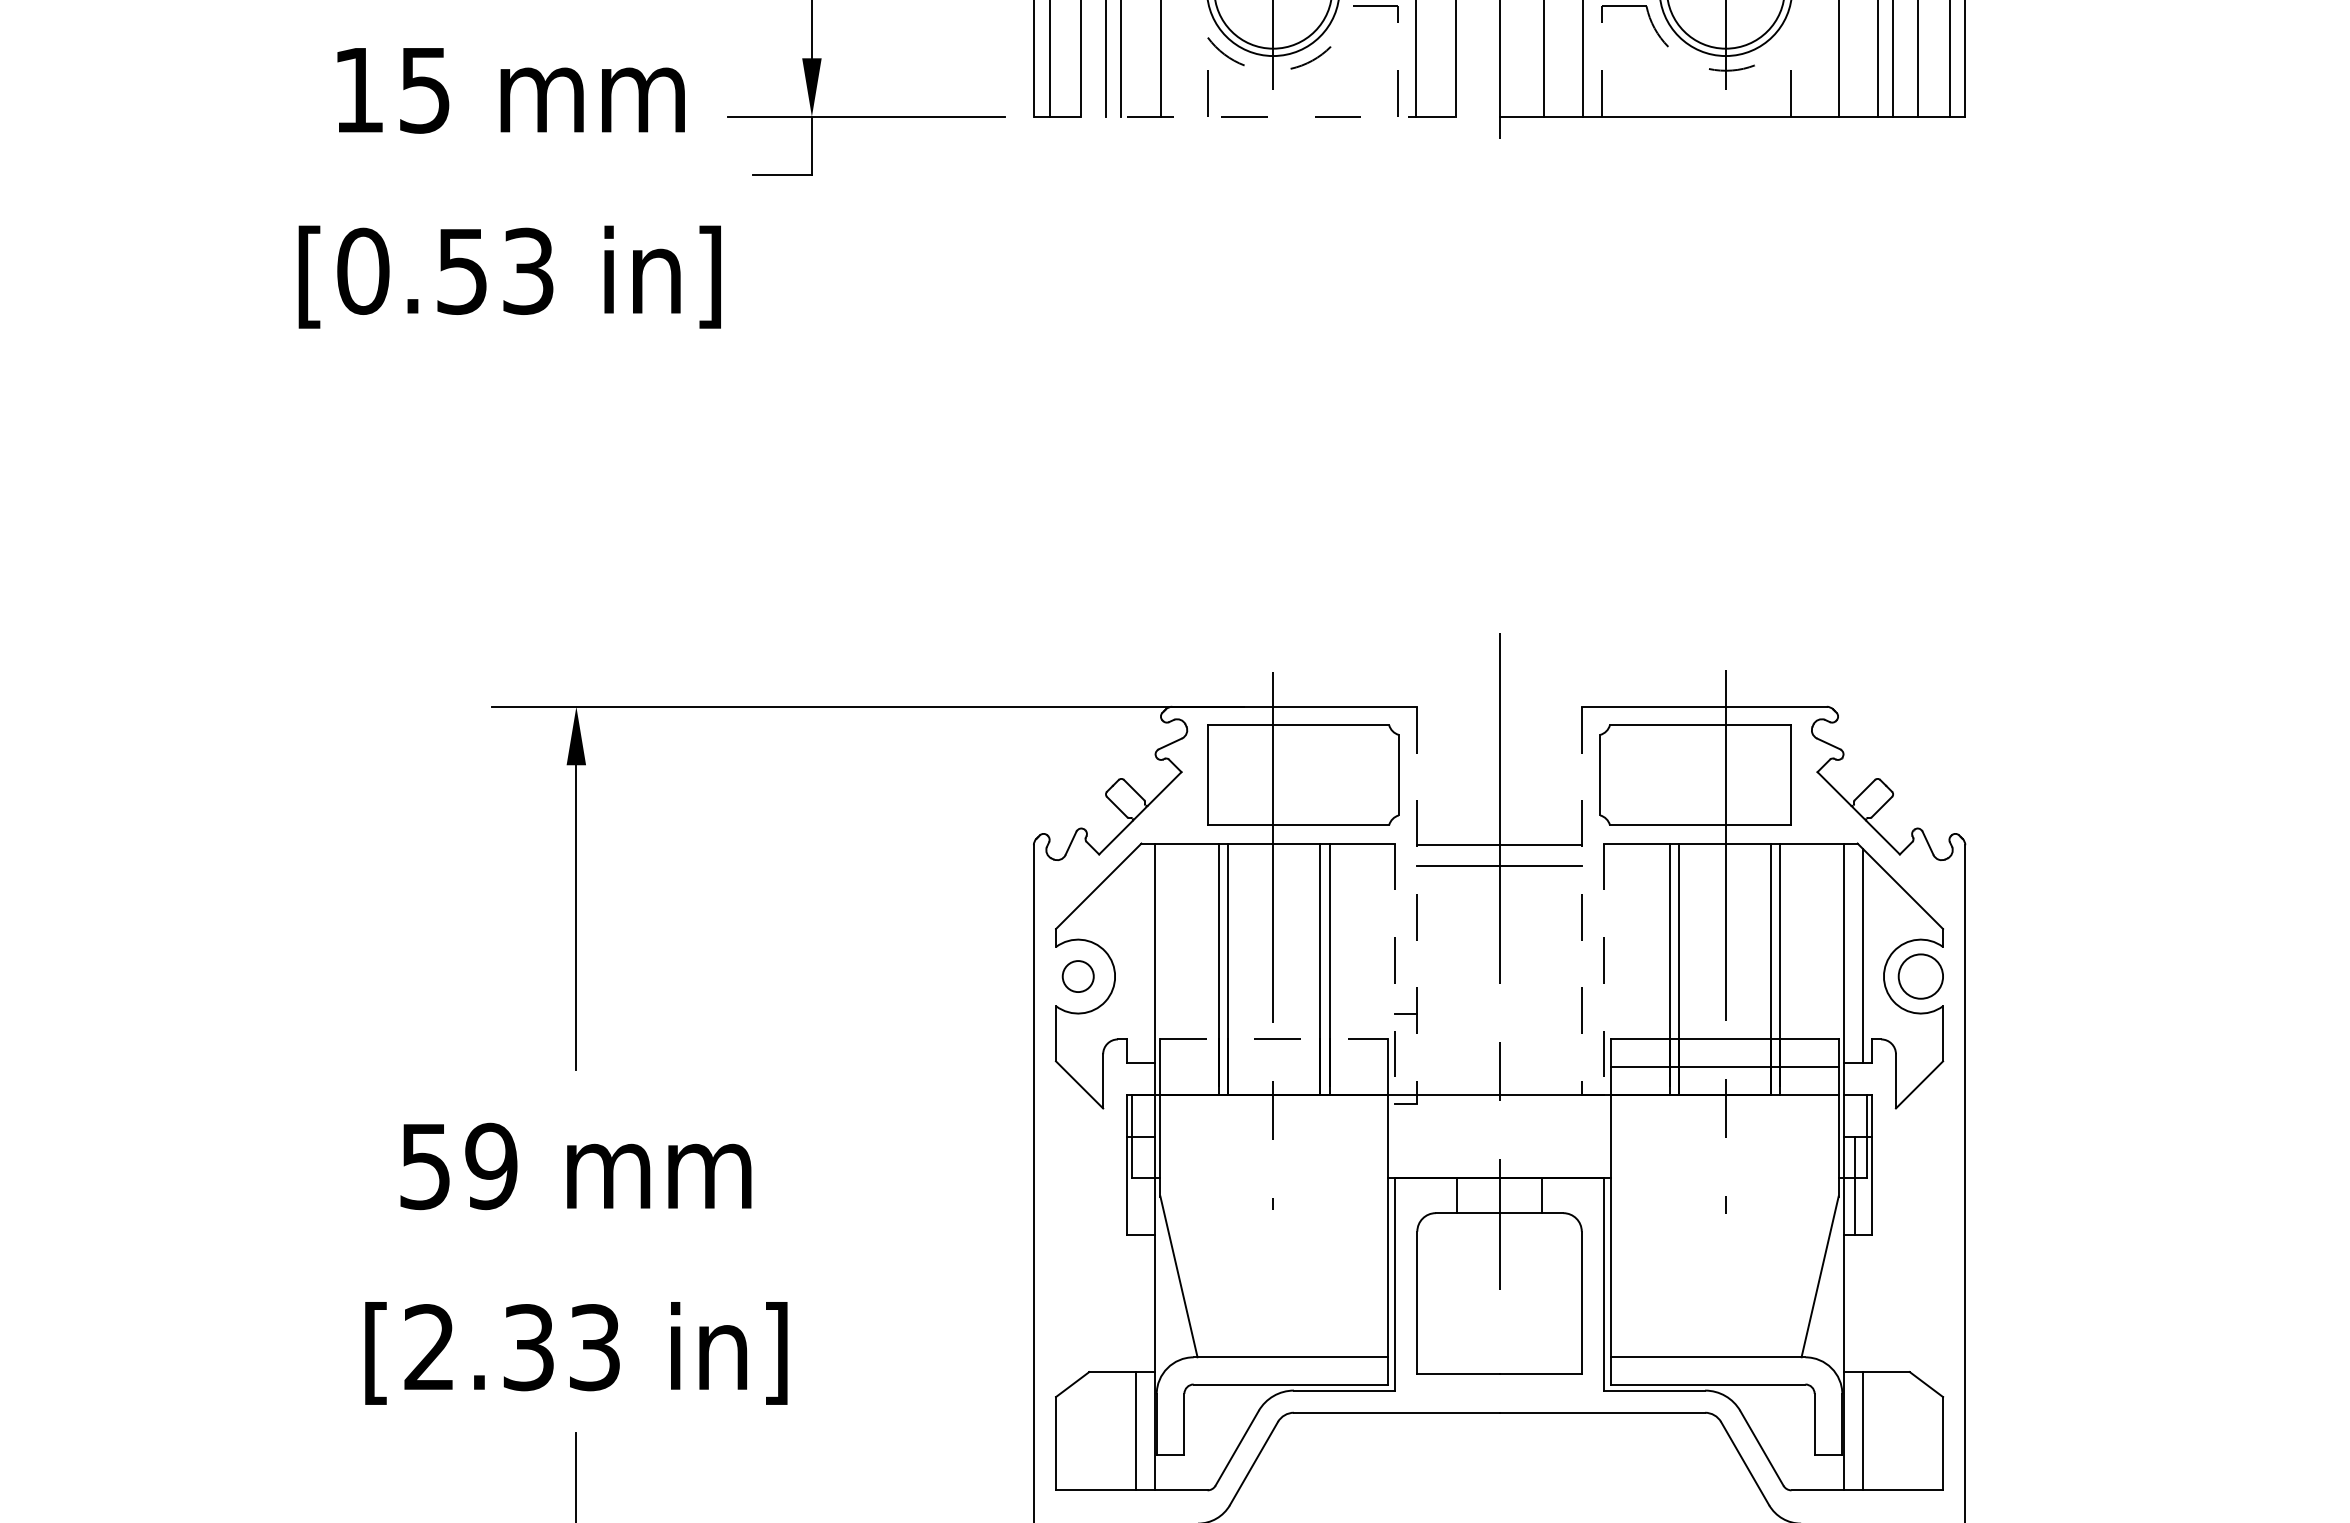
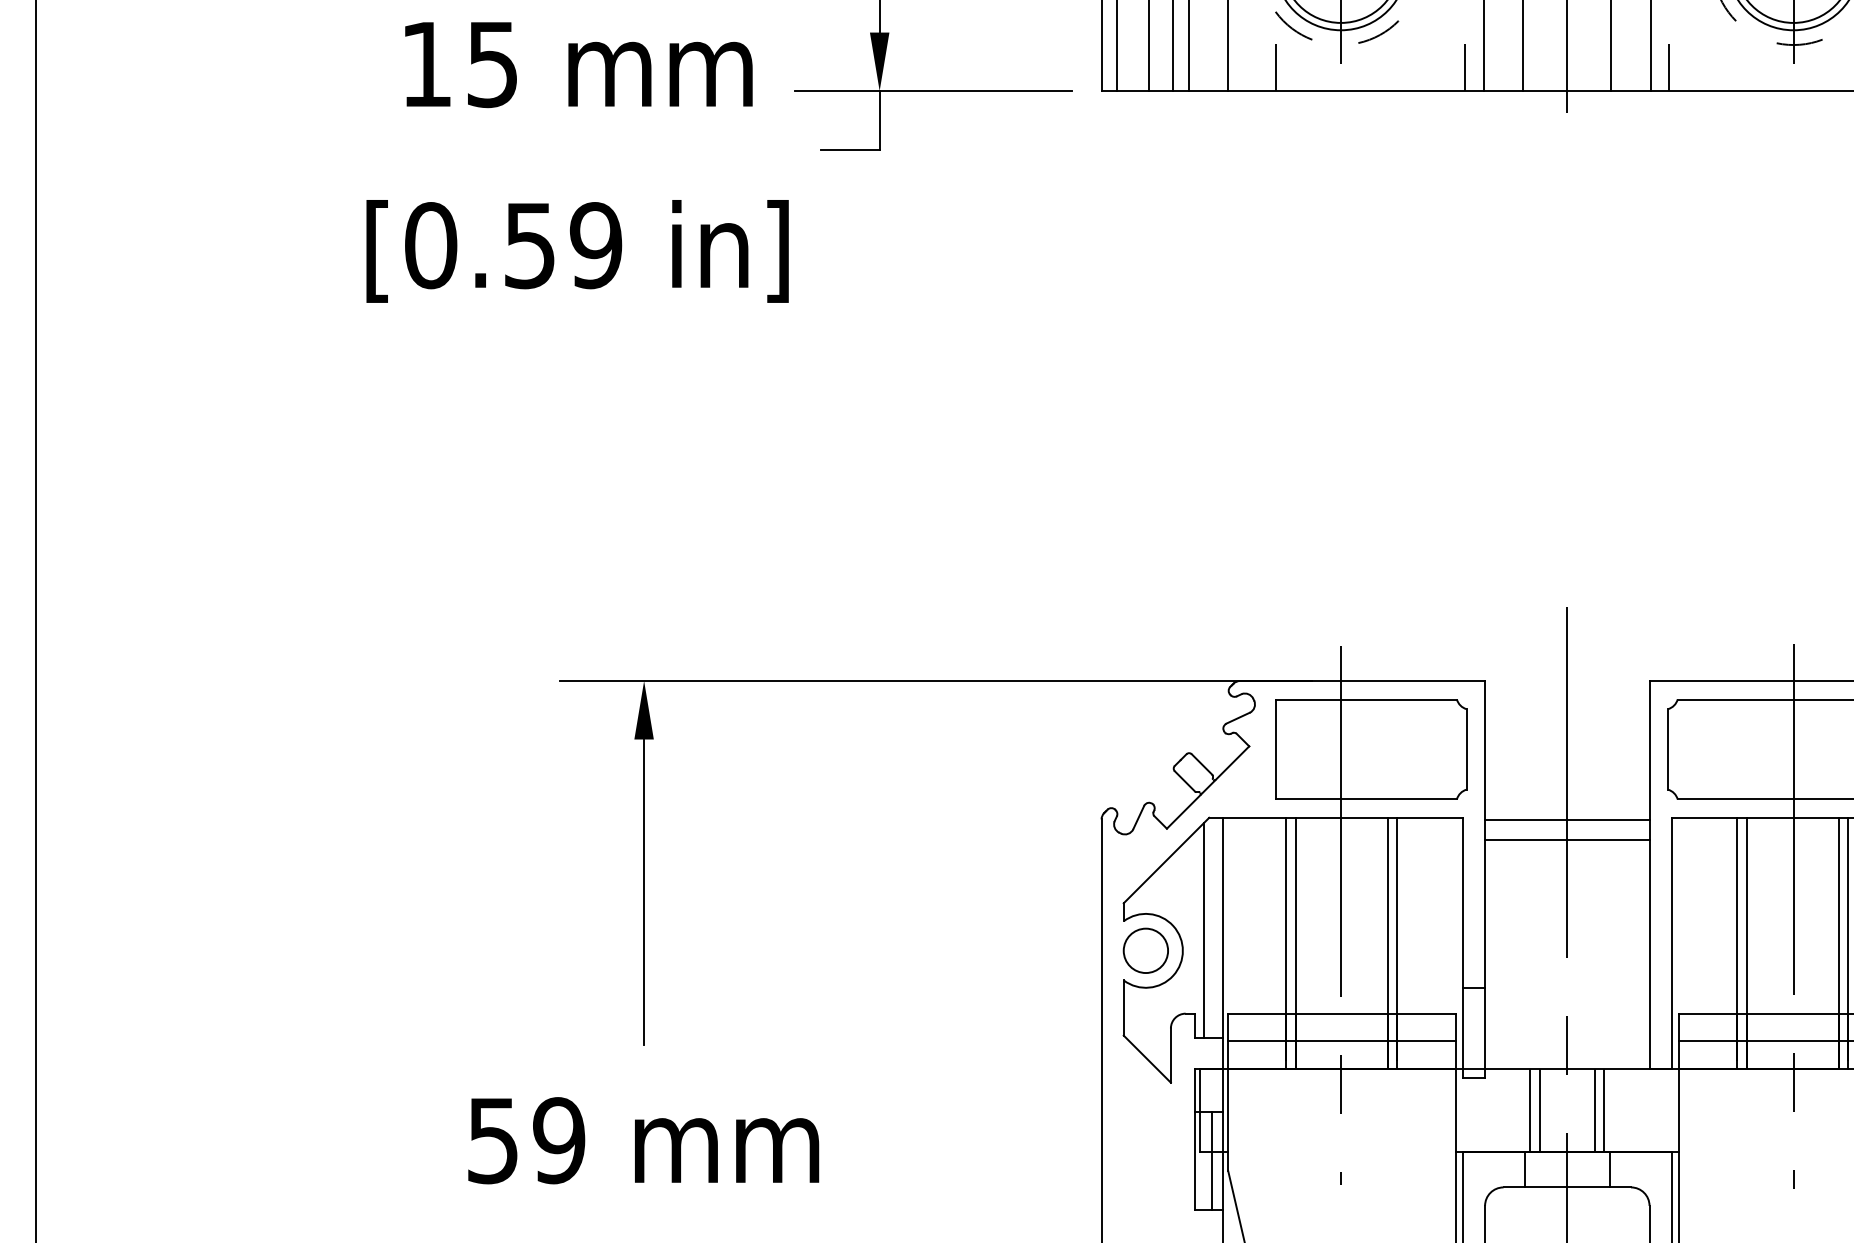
line: (1266, 116) -> (1334, 90), dashed -> solid
text: (528, 270) -> (596, 244), [0.53 -> [0.59
line: (1581, 901) -> (1649, 875), dashed -> solid
line: (1417, 905) -> (1485, 879), dashed -> solid
line: (1136, 955) -> (1204, 929), added
line: (1603, 969) -> (1671, 943), dashed -> solid
line: (1395, 974) -> (1463, 948), dashed -> solid
circle: (1078, 976) -> (1146, 950), size x1.43
line: (1274, 1039) -> (1342, 1013), dashed -> solid
line: (1273, 1067) -> (1341, 1041), added
line: (1462, 1136) -> (1530, 1110), added
line: (1471, 1136) -> (1539, 1110), added
line: (1527, 1136) -> (1595, 1110), added
line: (1536, 1136) -> (1604, 1110), added
line: (1143, 1186) -> (1211, 1160), added

